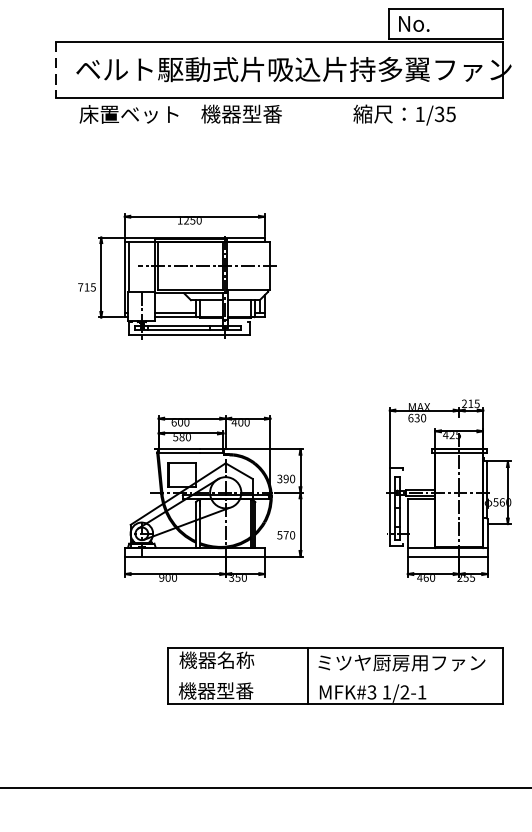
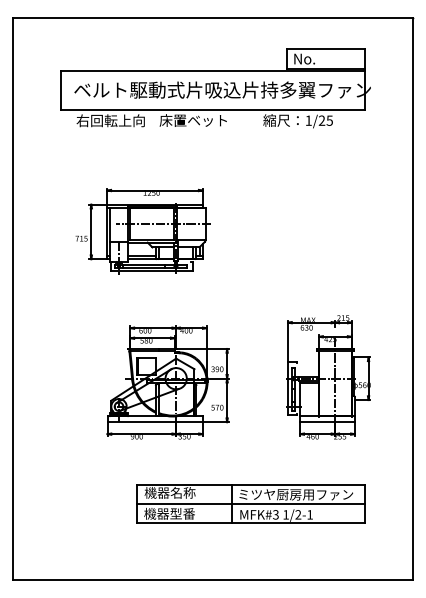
line: (56, 70) -> (60, 90), dashed -> solid
text: (129, 114) -> (110, 120), 床置ベット -> 右回転上向
text: (249, 114) -> (192, 120), 機器型番 -> 床置ベット
text: (438, 114) -> (321, 120), 1/35 -> 1/25
line: (334, 675) -> (250, 503), added

